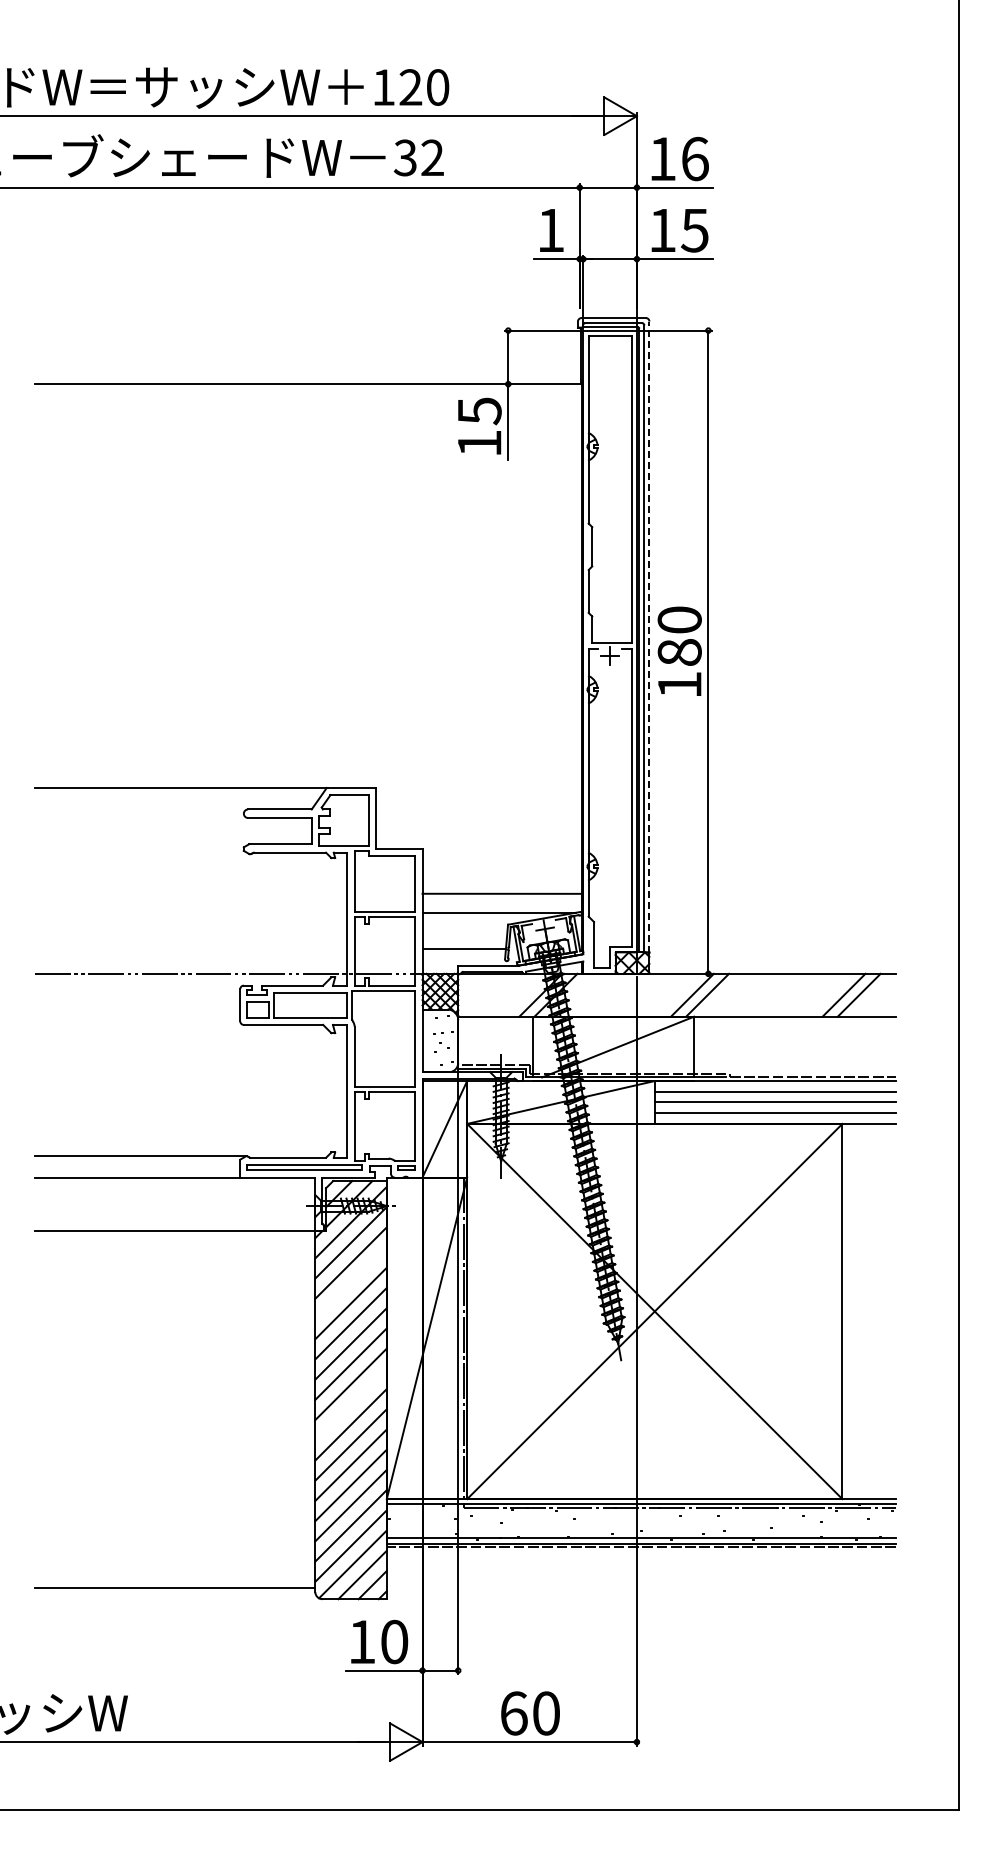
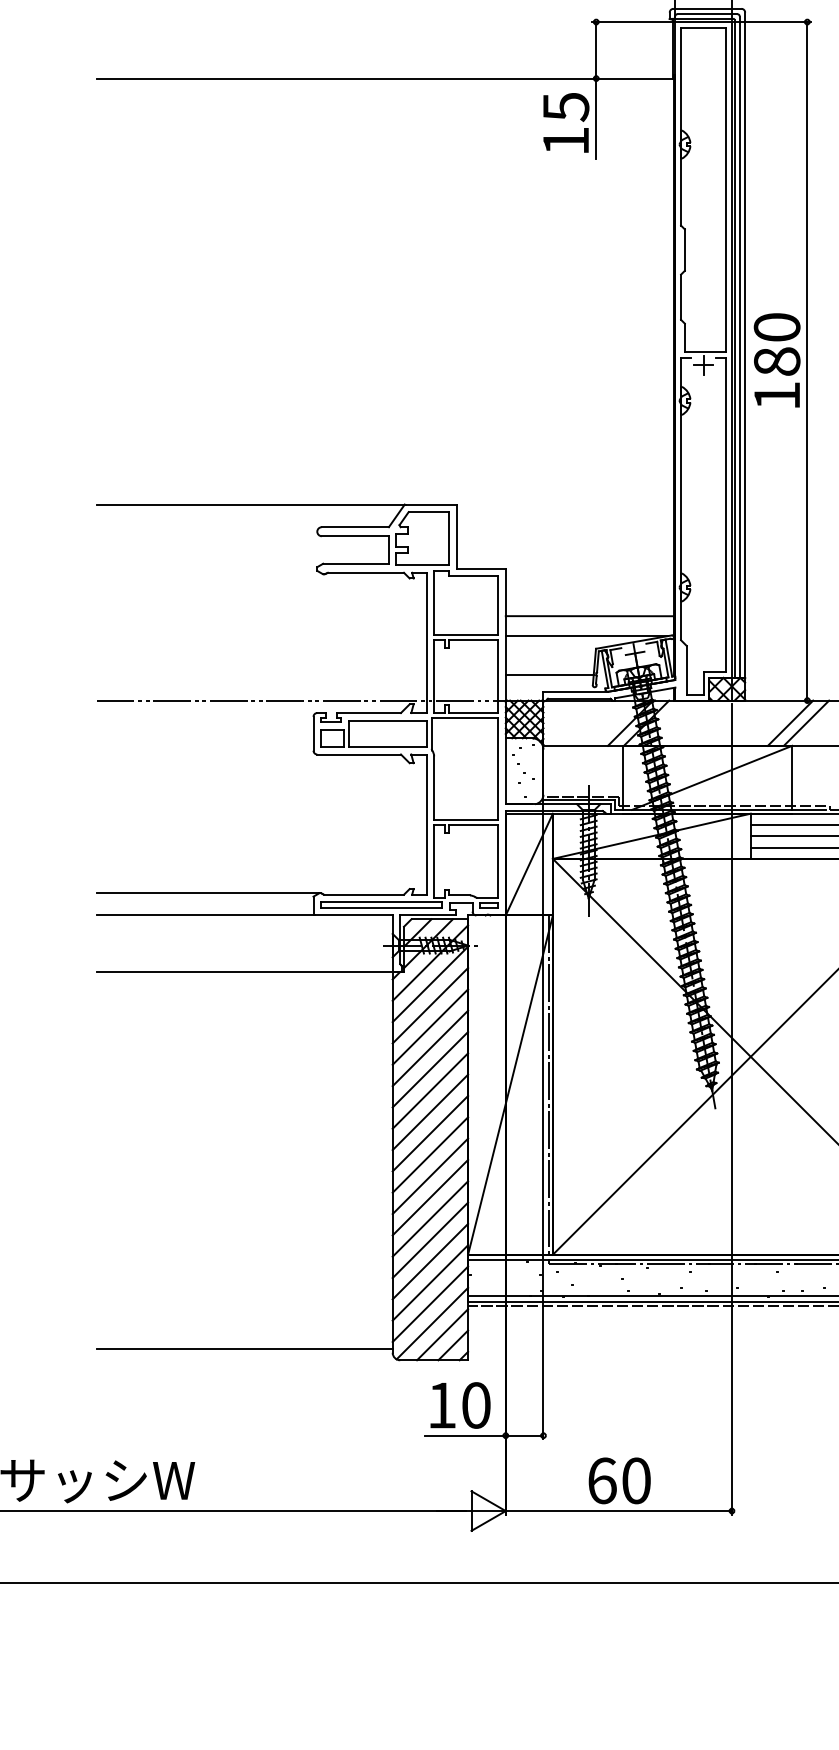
line: (649, 636) -> (745, 344), dashed -> solid
line: (350, 1283) -> (429, 1027), added
line: (350, 1404) -> (429, 1154), added

